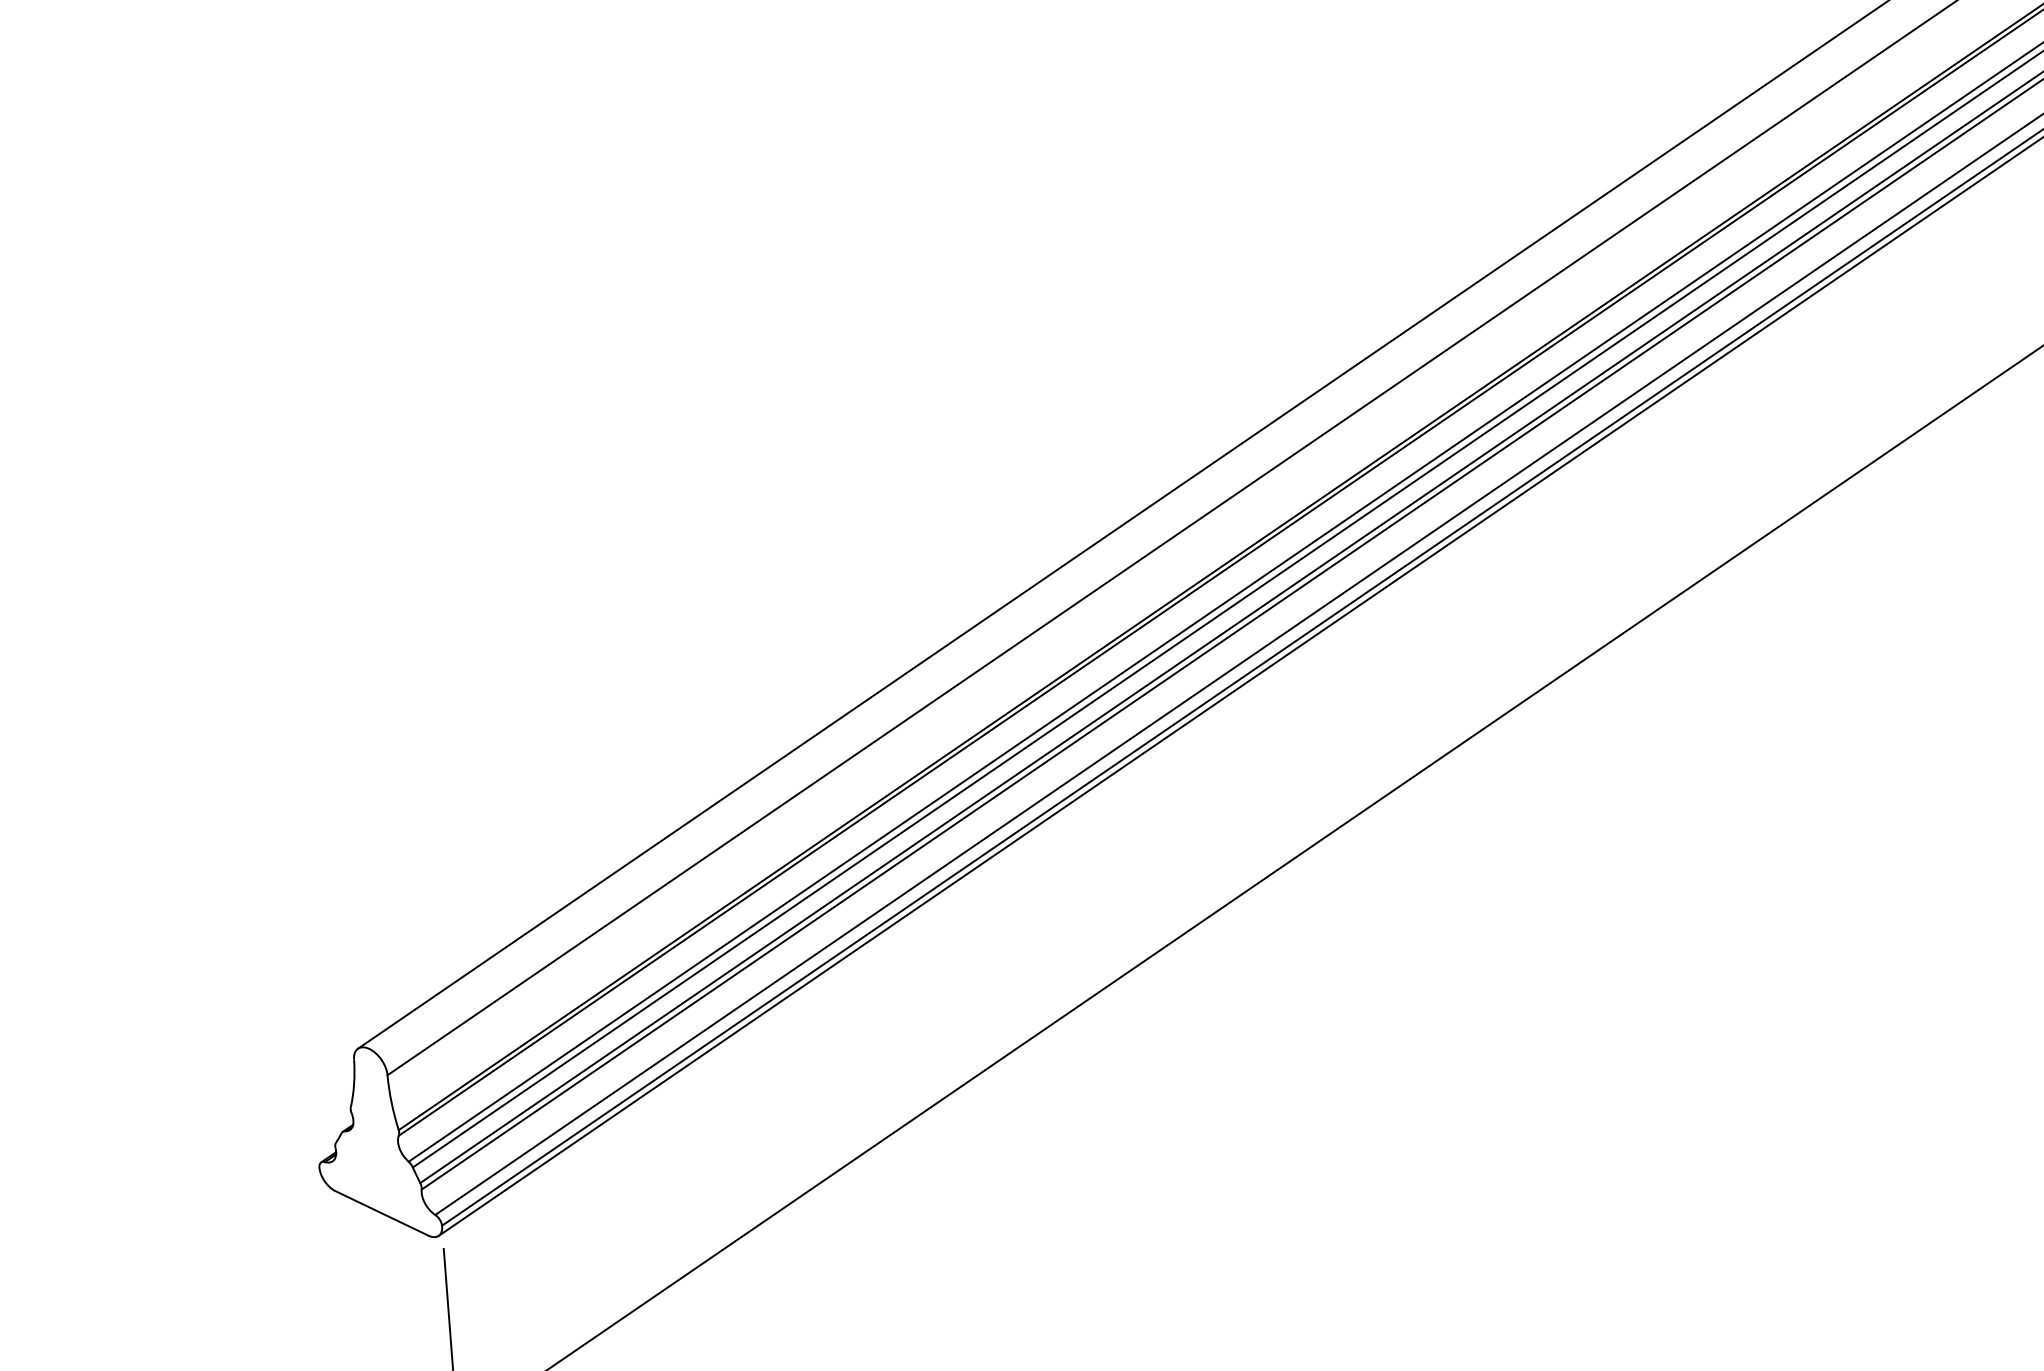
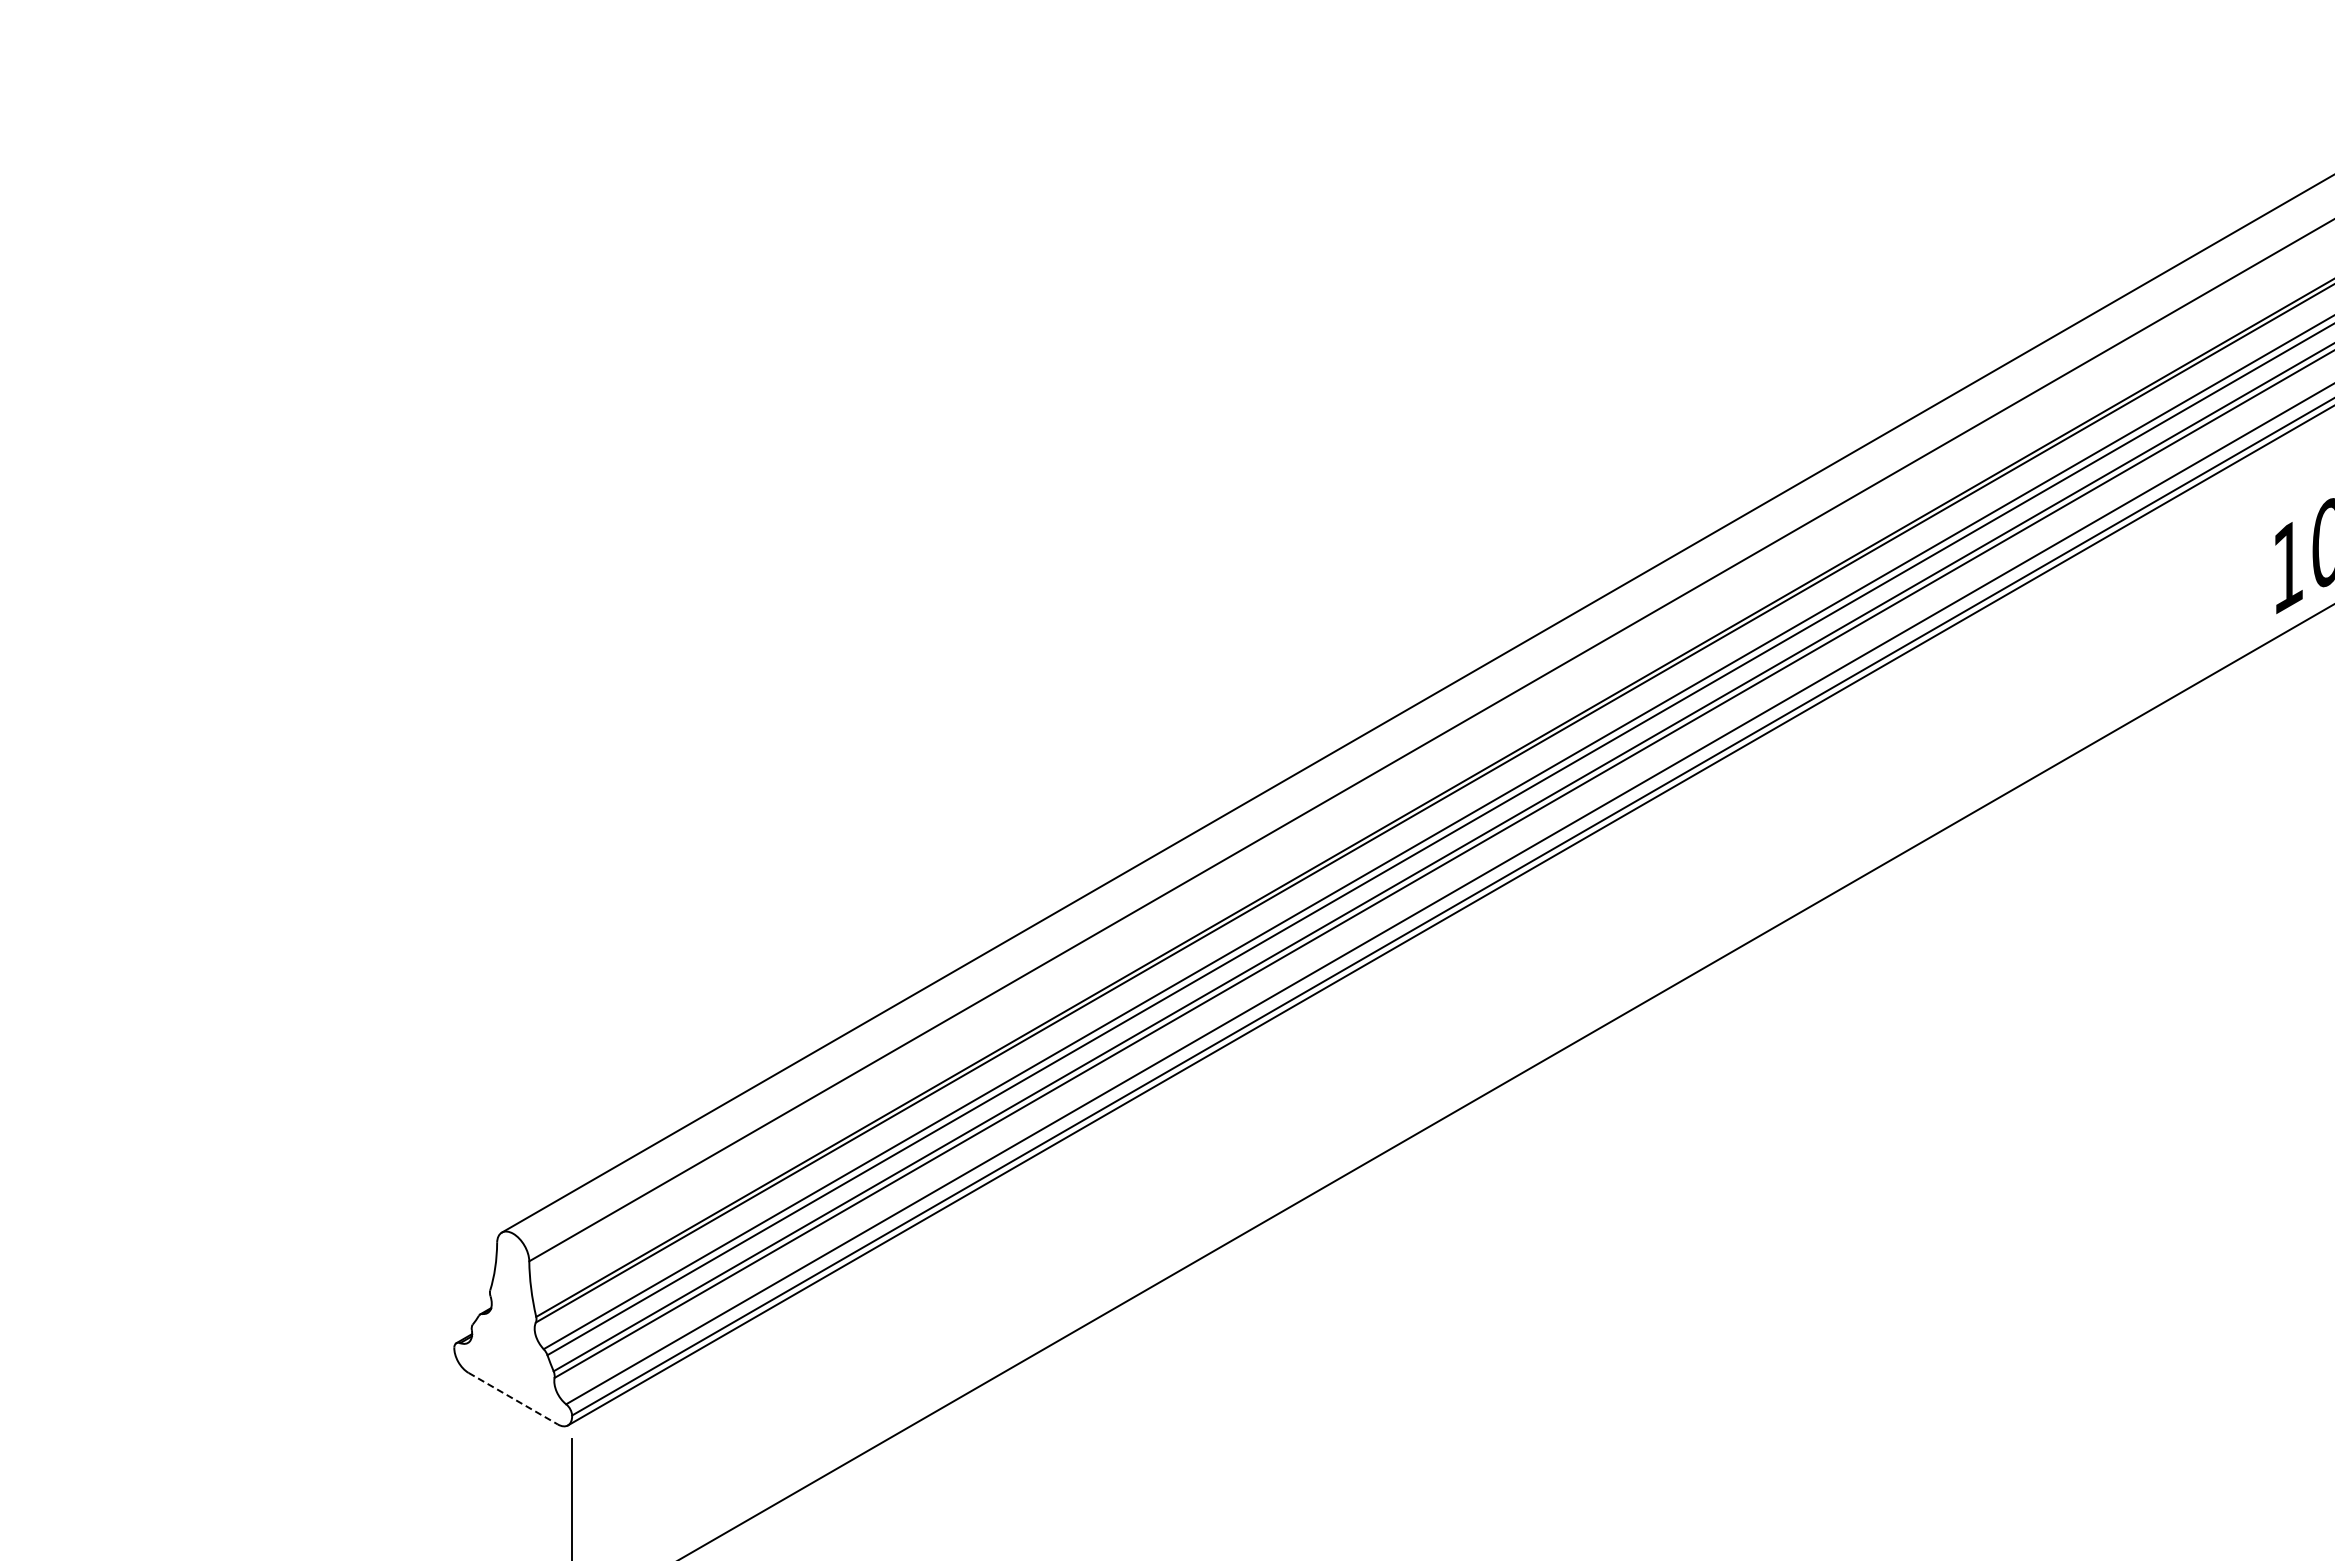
line: (382, 1213) -> (513, 1398), solid -> dashed

